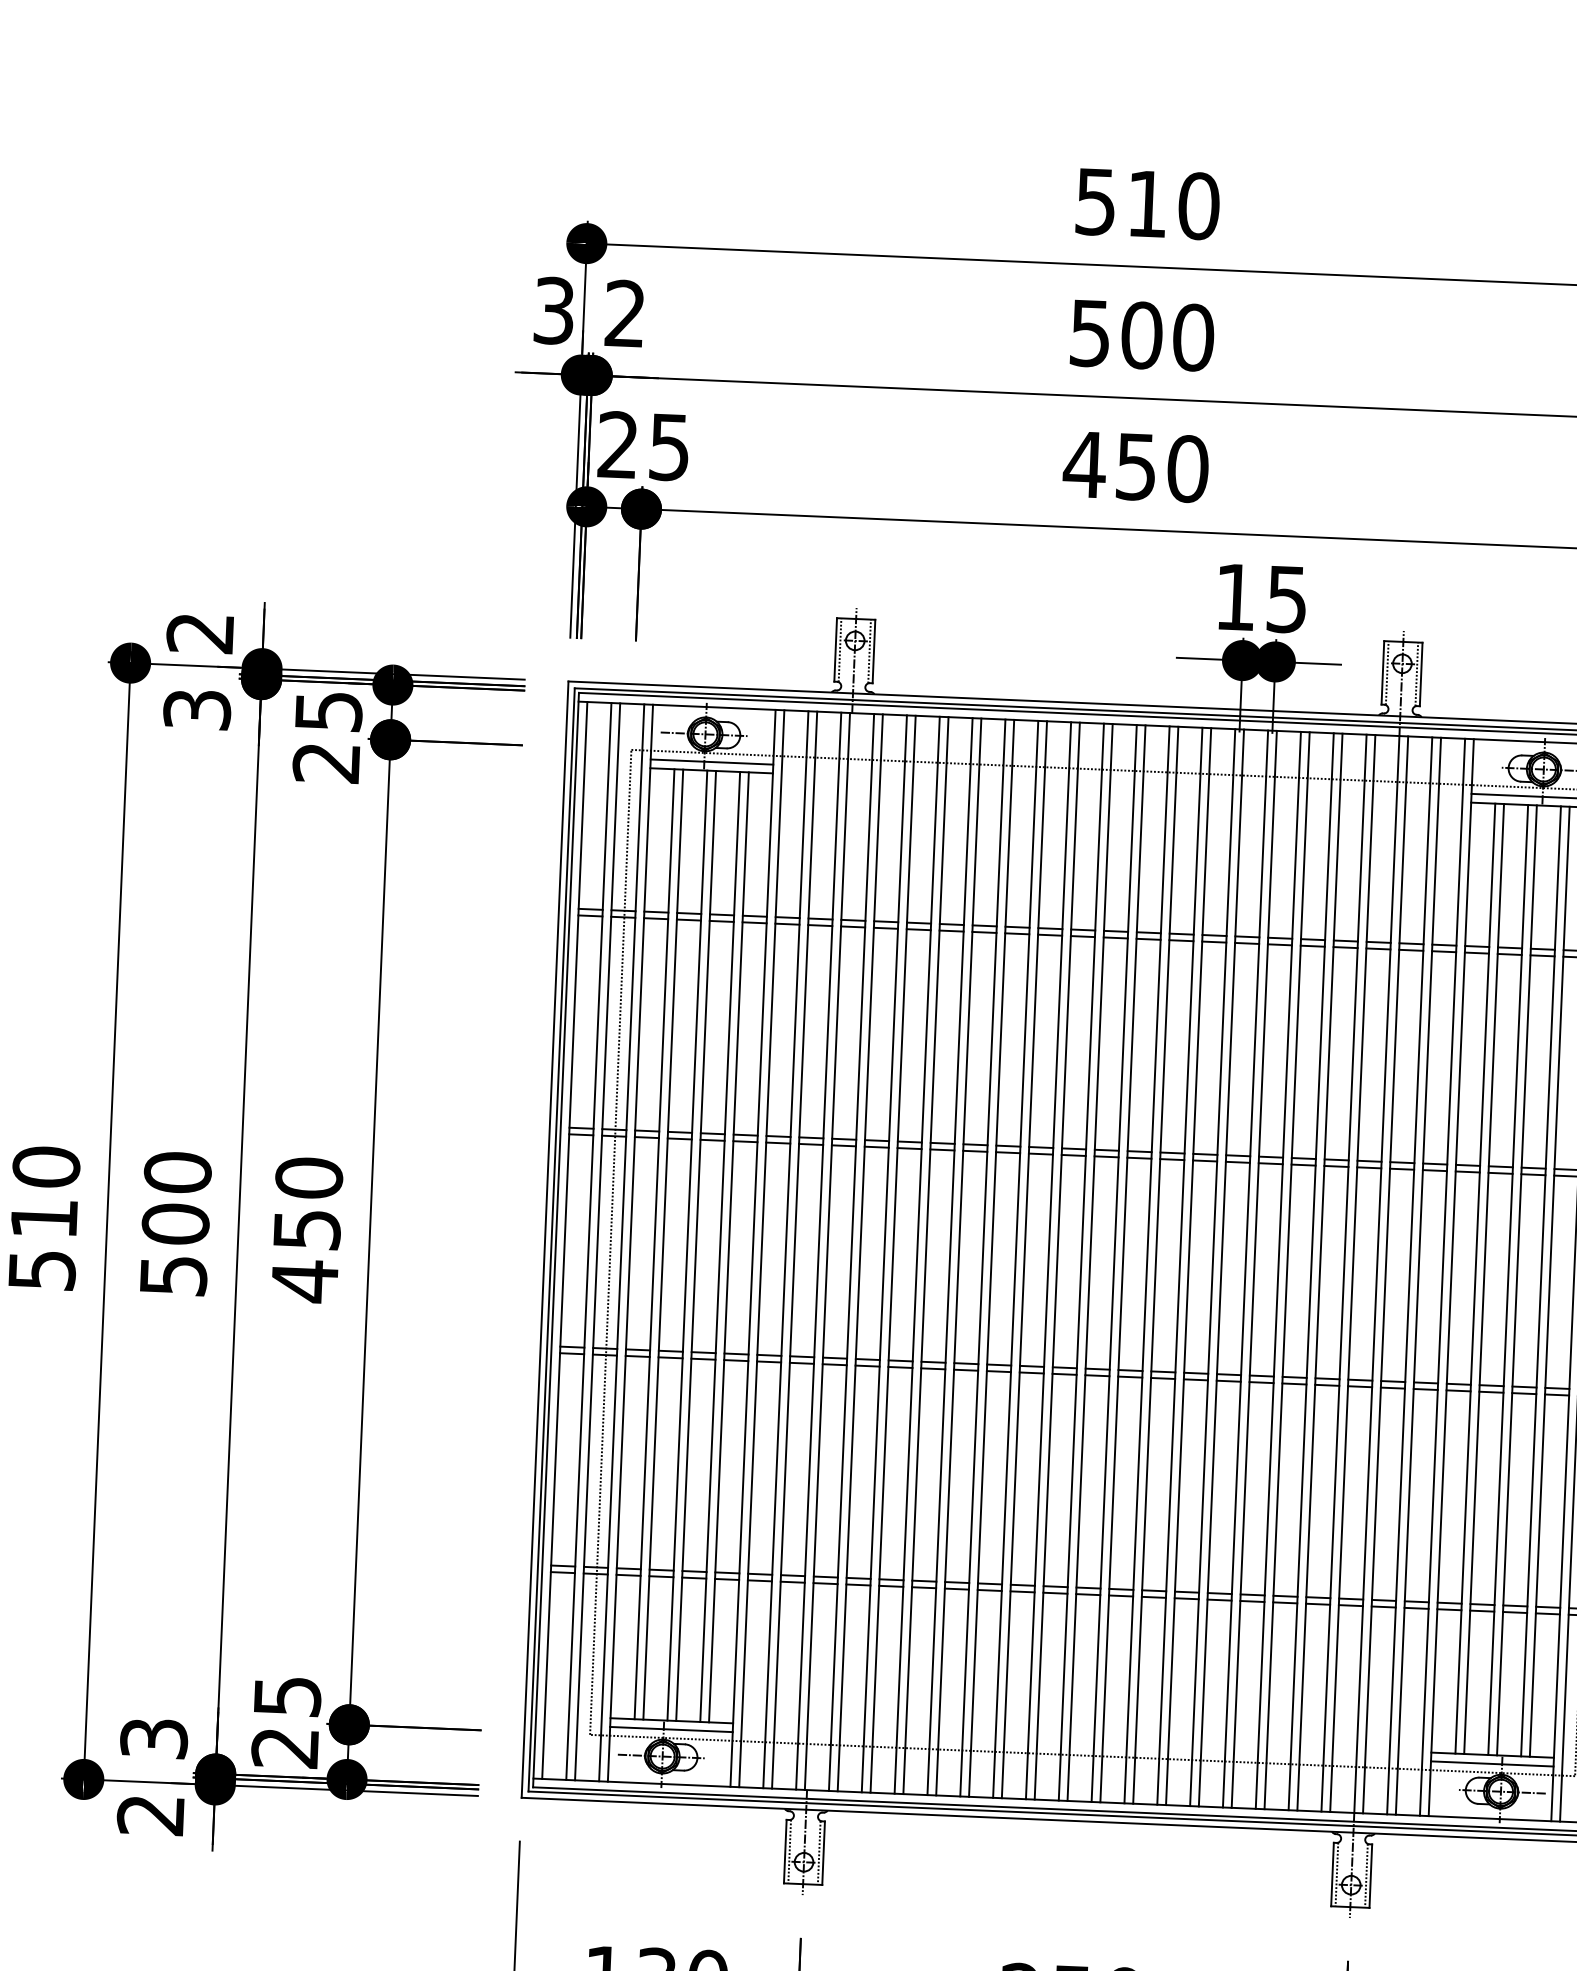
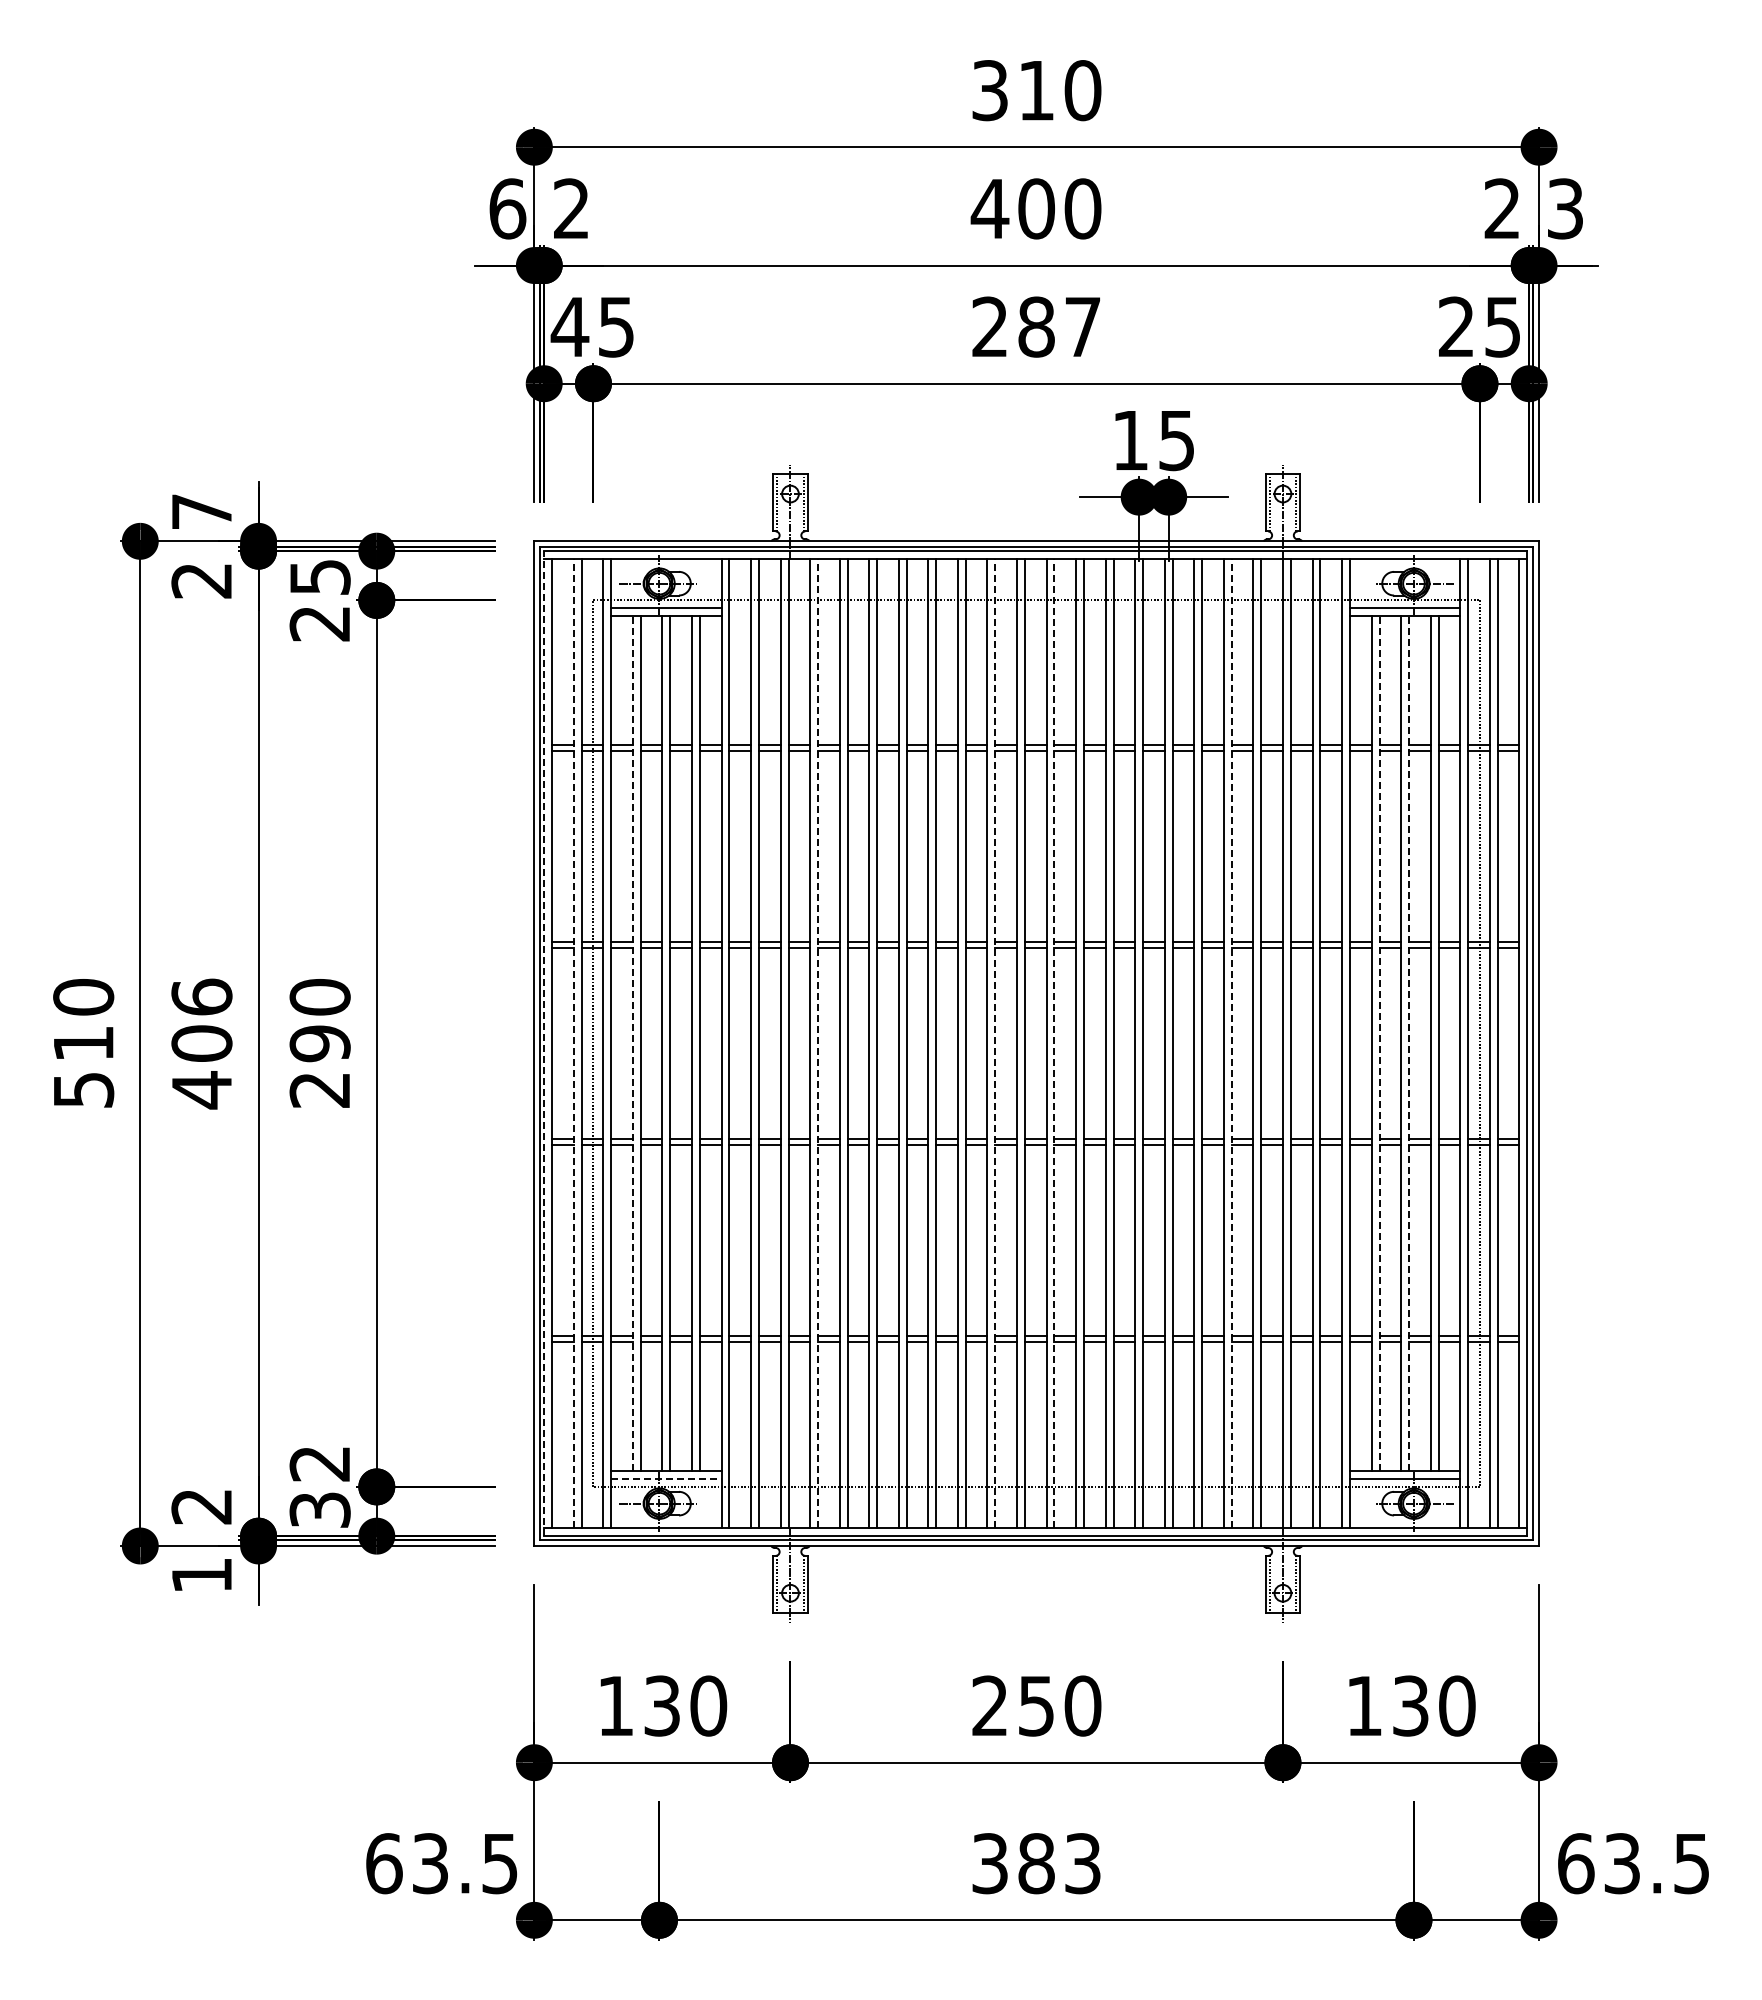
text: (1096, 201) -> (990, 90), 510 -> 310
text: (554, 310) -> (507, 208), 3 -> 6
text: (1089, 333) -> (989, 209), 500 -> 400
text: (617, 444) -> (569, 326), 25 -> 45
text: (1135, 466) -> (1035, 326), 450 -> 287
text: (199, 632) -> (201, 511), 2 -> 7
text: (196, 709) -> (201, 580), 3 -> 2
text: (175, 1223) -> (201, 1043), 500 -> 406
line: (556, 1239) -> (544, 1043), solid -> dashed
line: (588, 1241) -> (573, 1043), solid -> dashed
line: (654, 1244) -> (632, 1043), solid -> dashed
line: (860, 1252) -> (818, 1043), solid -> dashed
text: (305, 1256) -> (319, 1067), 450 -> 290
line: (1057, 1260) -> (995, 1043), solid -> dashed
line: (1123, 1263) -> (1054, 1043), solid -> dashed
line: (1319, 1271) -> (1231, 1043), solid -> dashed
line: (1484, 1278) -> (1379, 1043), solid -> dashed
line: (1517, 1280) -> (1409, 1043), solid -> dashed
text: (285, 1721) -> (319, 1486), 25 -> 32
line: (671, 1730) -> (666, 1479), solid -> dashed
text: (153, 1738) -> (201, 1506), 3 -> 2
text: (150, 1816) -> (201, 1576), 2 -> 1

